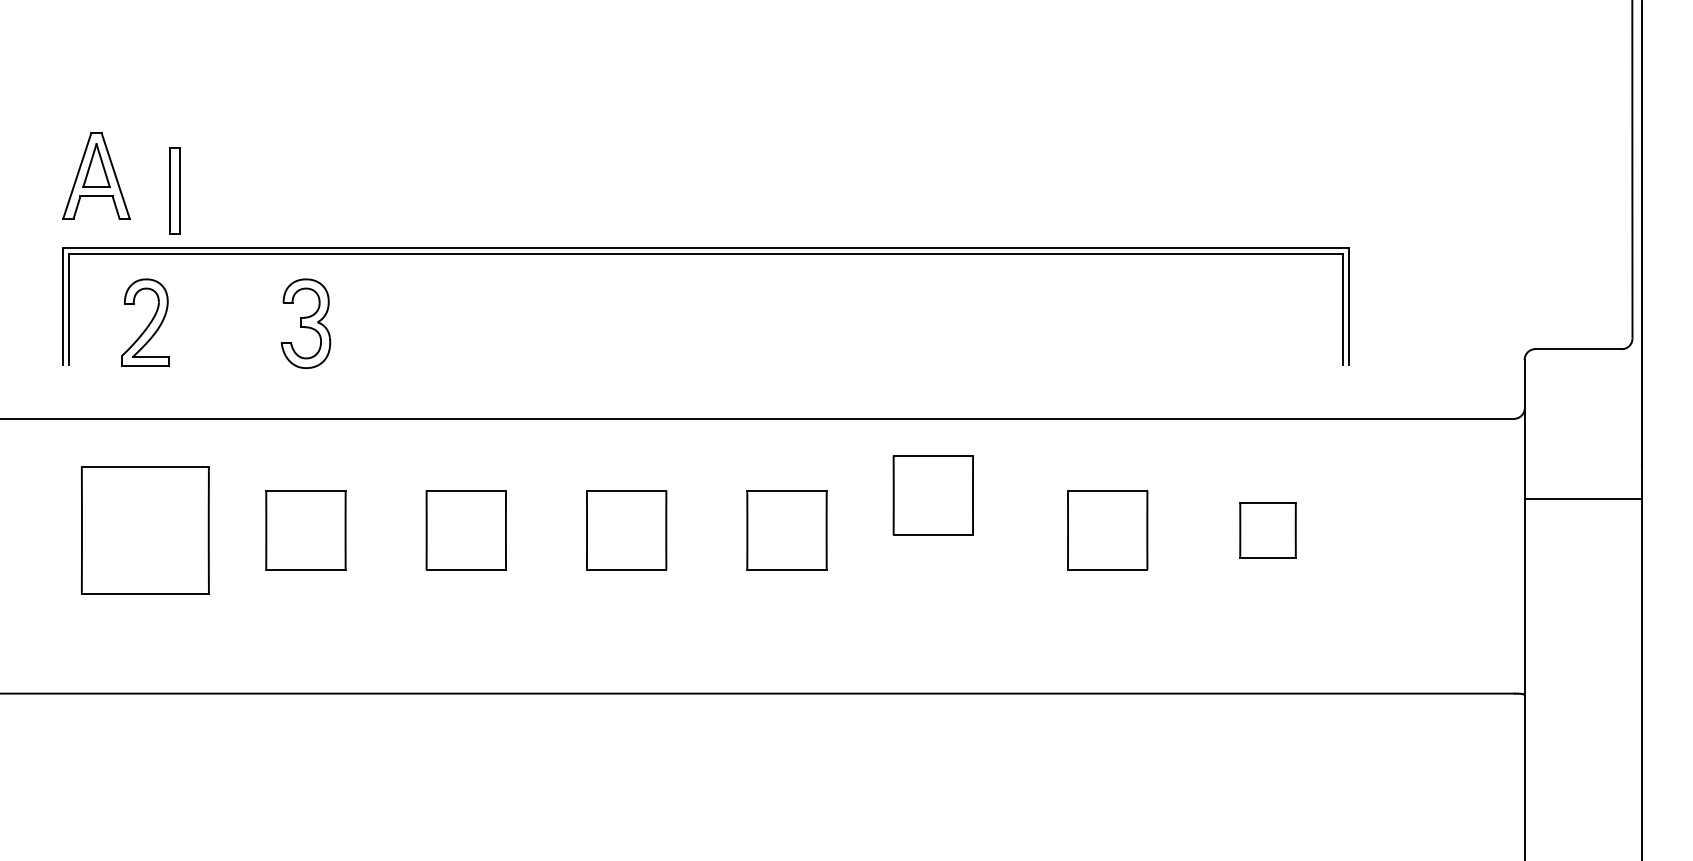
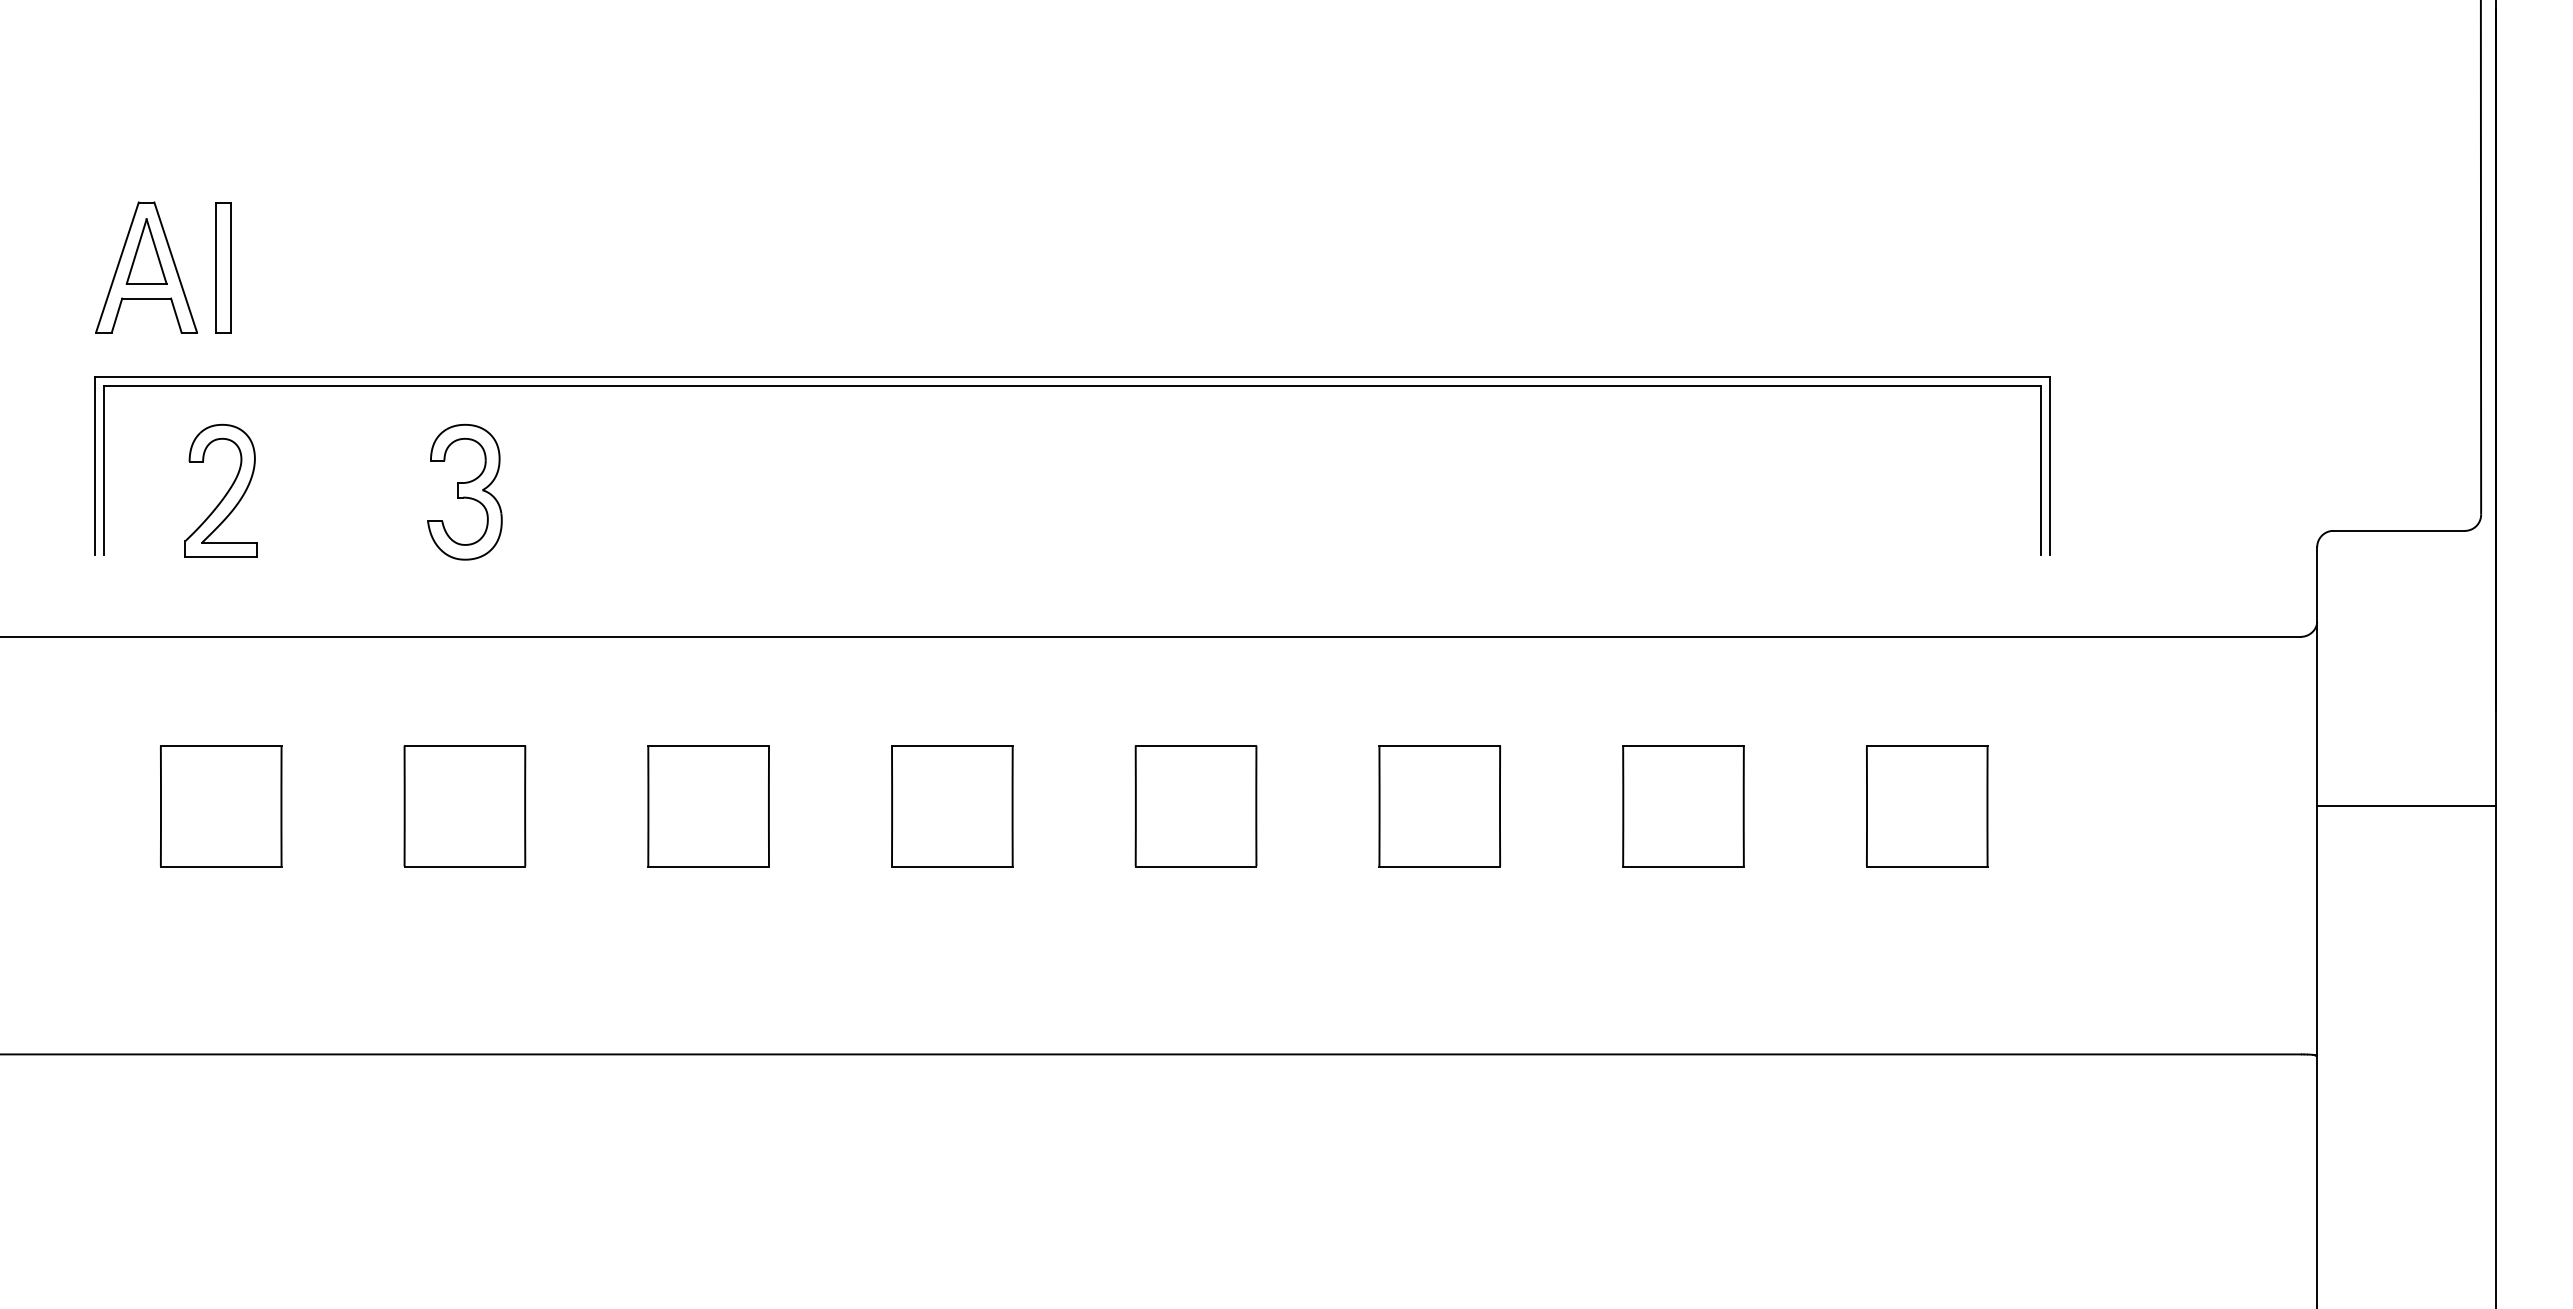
part: (174, 190) -> (222, 266), moved
part: (932, 495) -> (1438, 806), moved
line: (1583, 499) -> (2406, 806), moved
part: (145, 530) -> (221, 806), size x0.62
part: (1267, 530) -> (1926, 806), size x1.43

